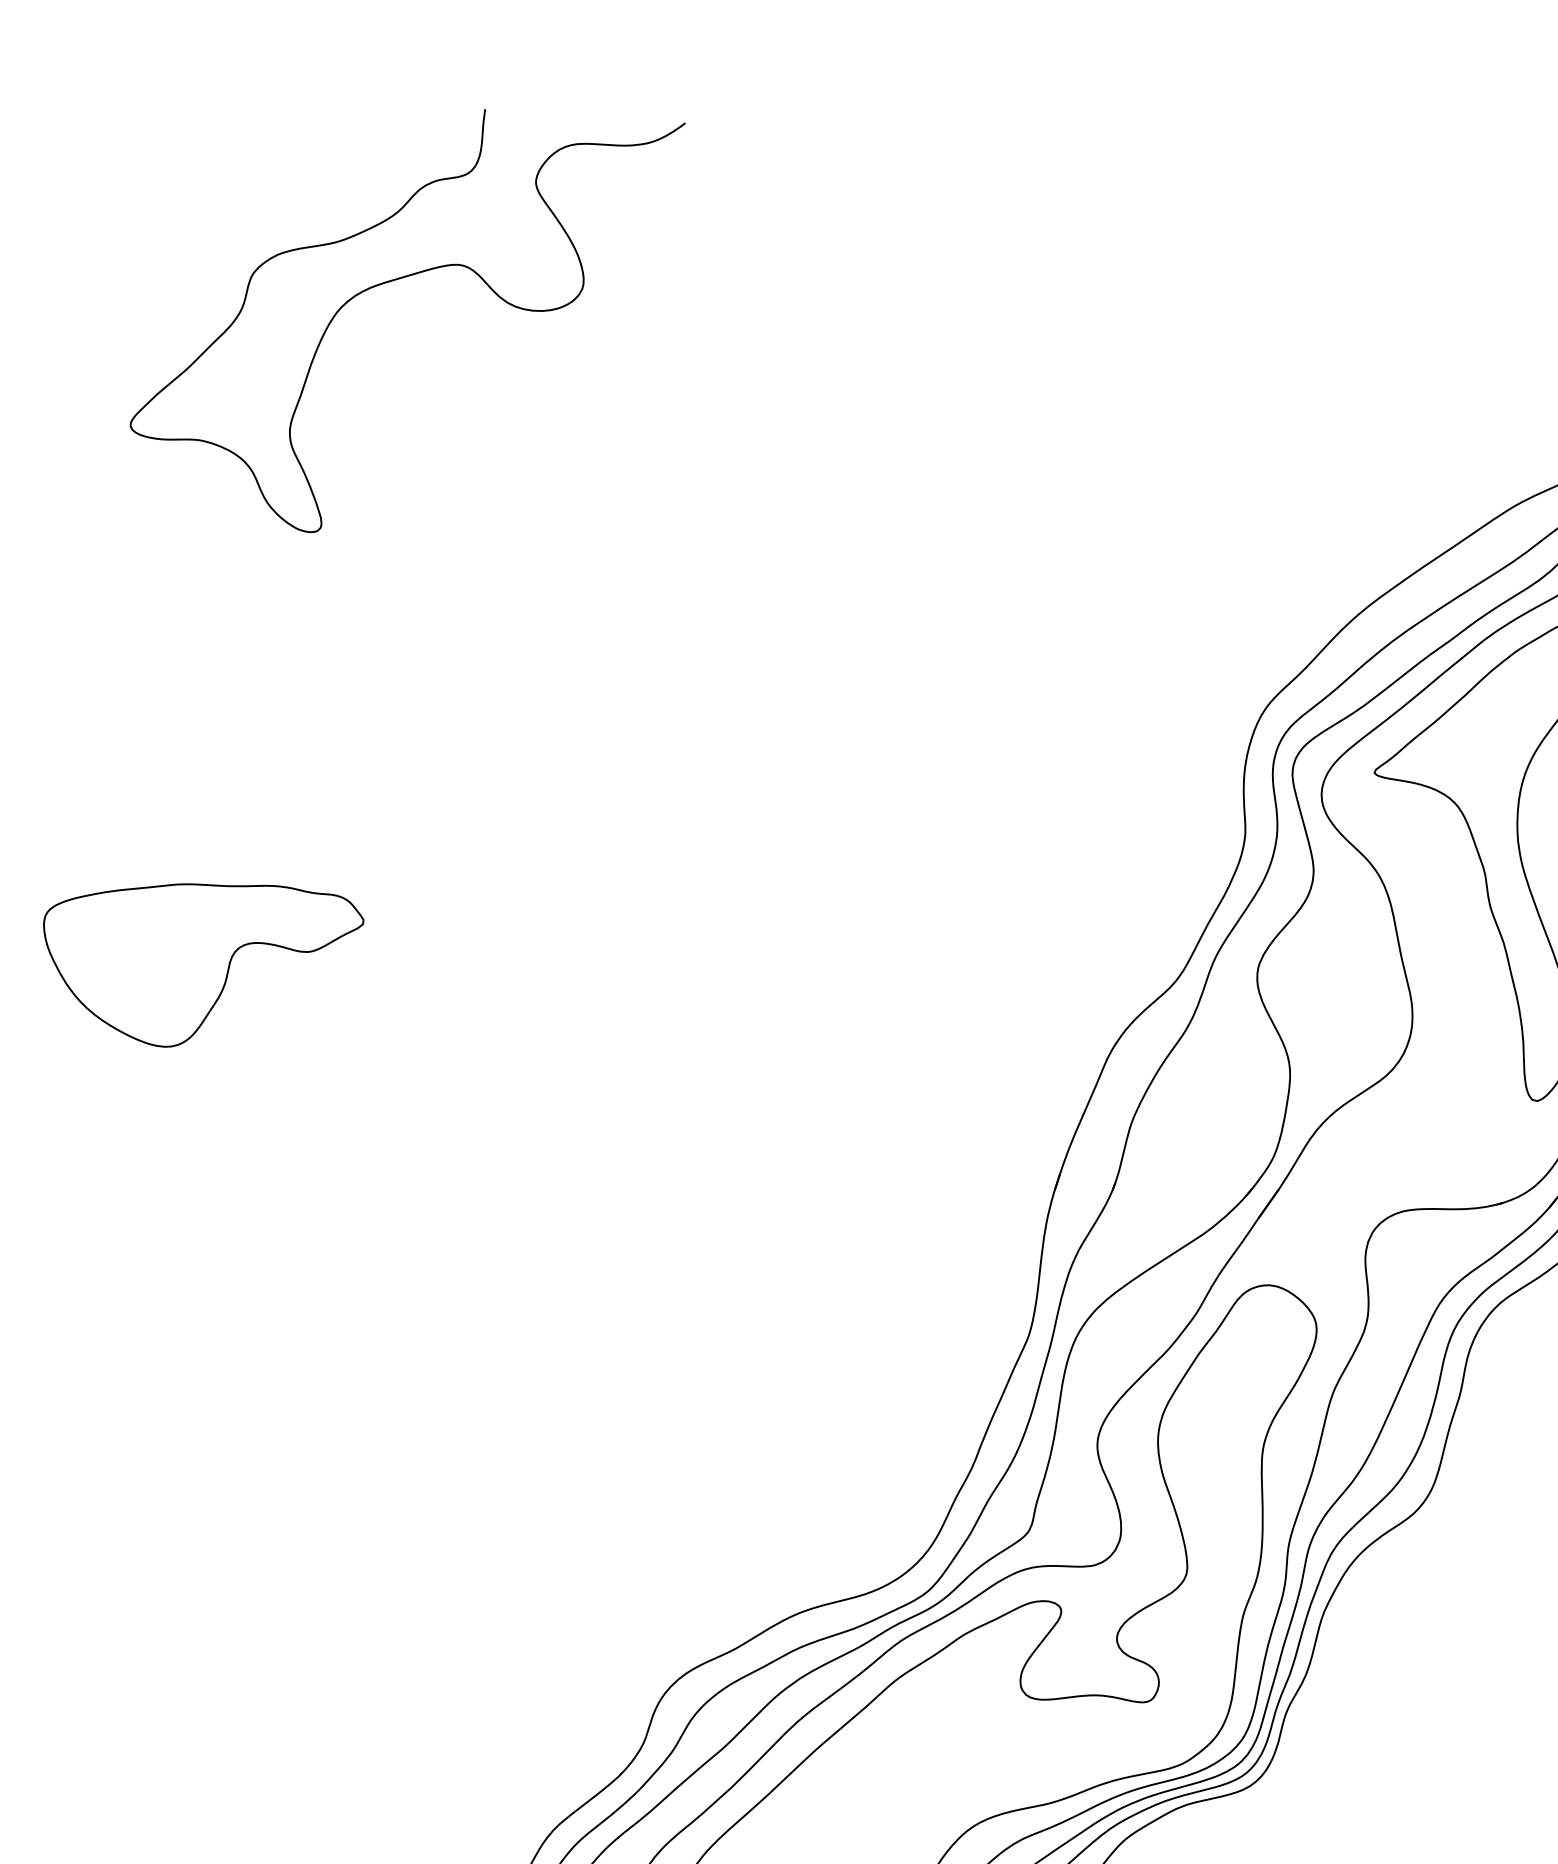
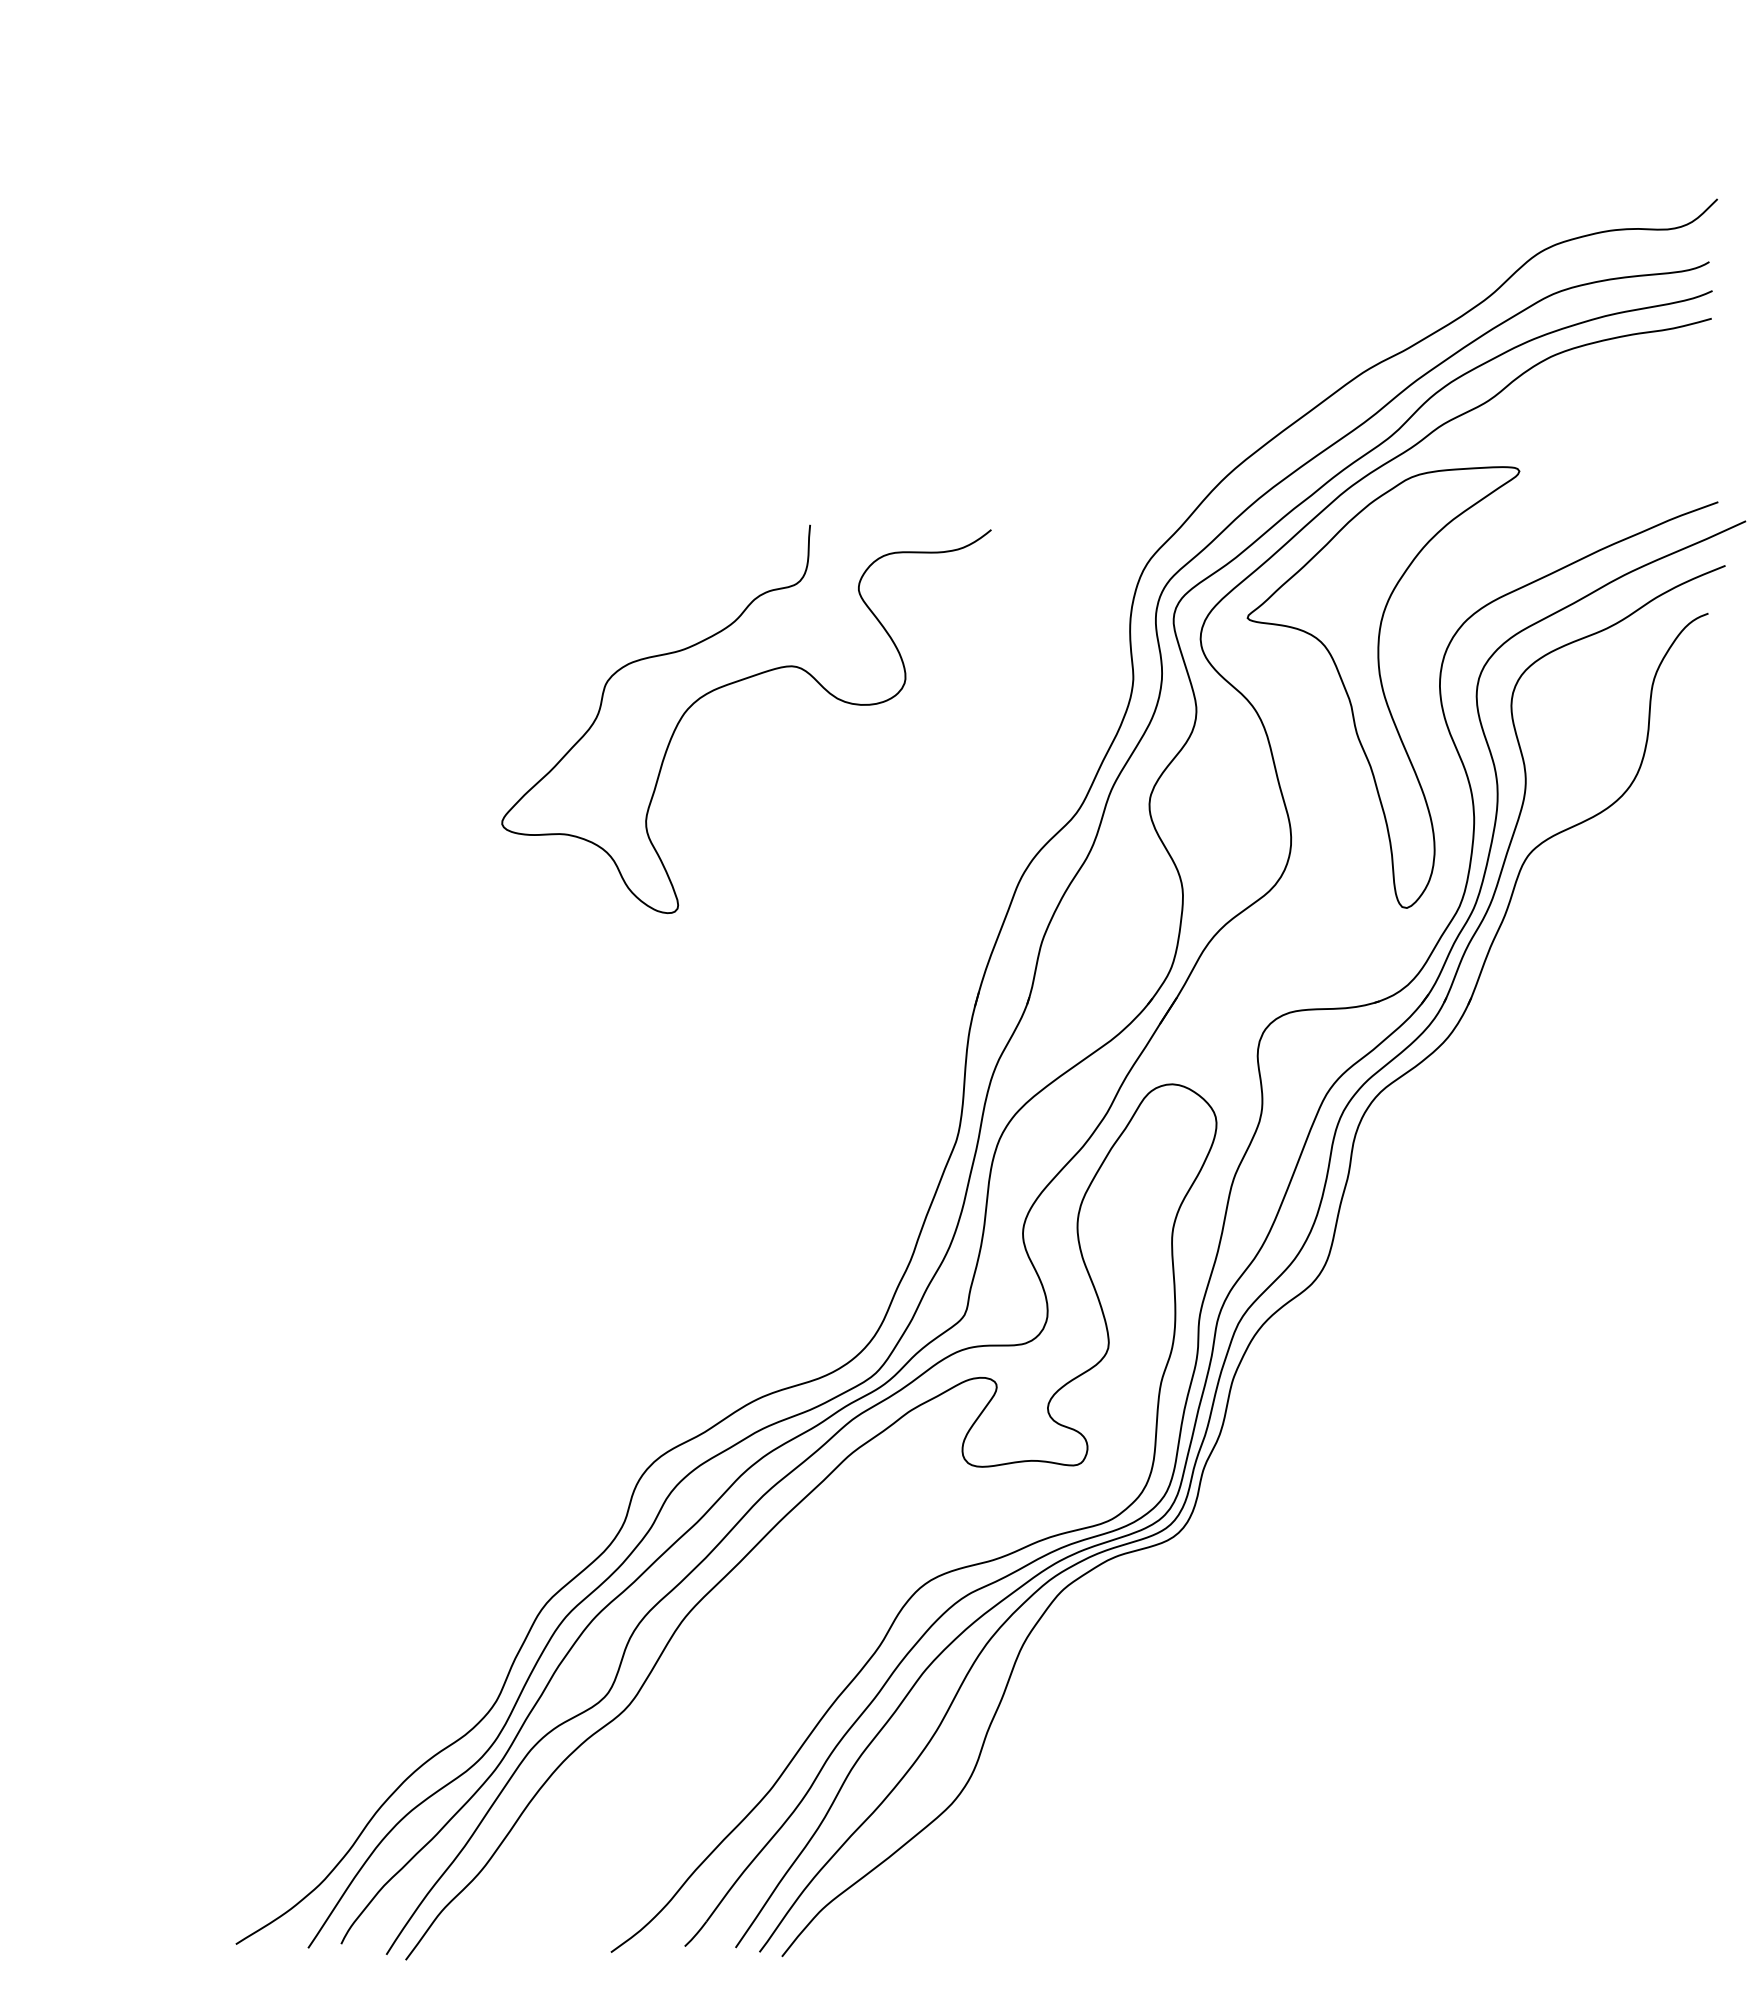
curve: (394, 281) -> (734, 683), moved
part: (201, 964) -> (196, 835), removed

